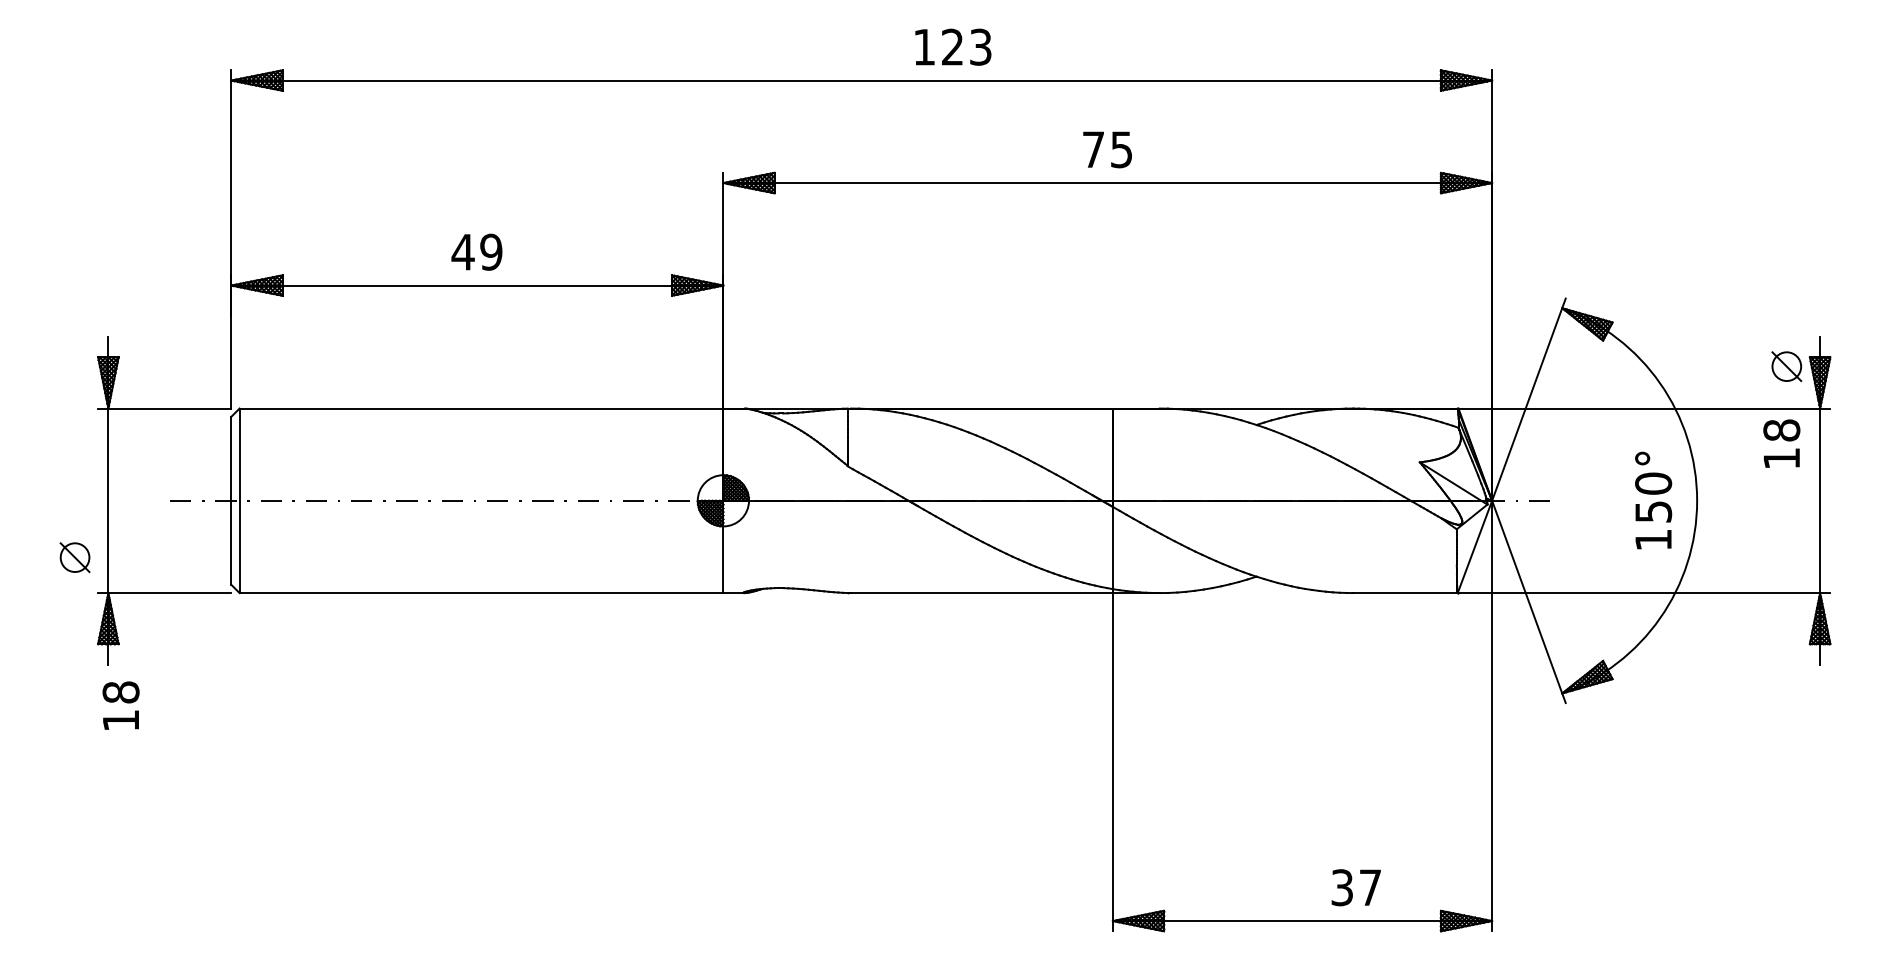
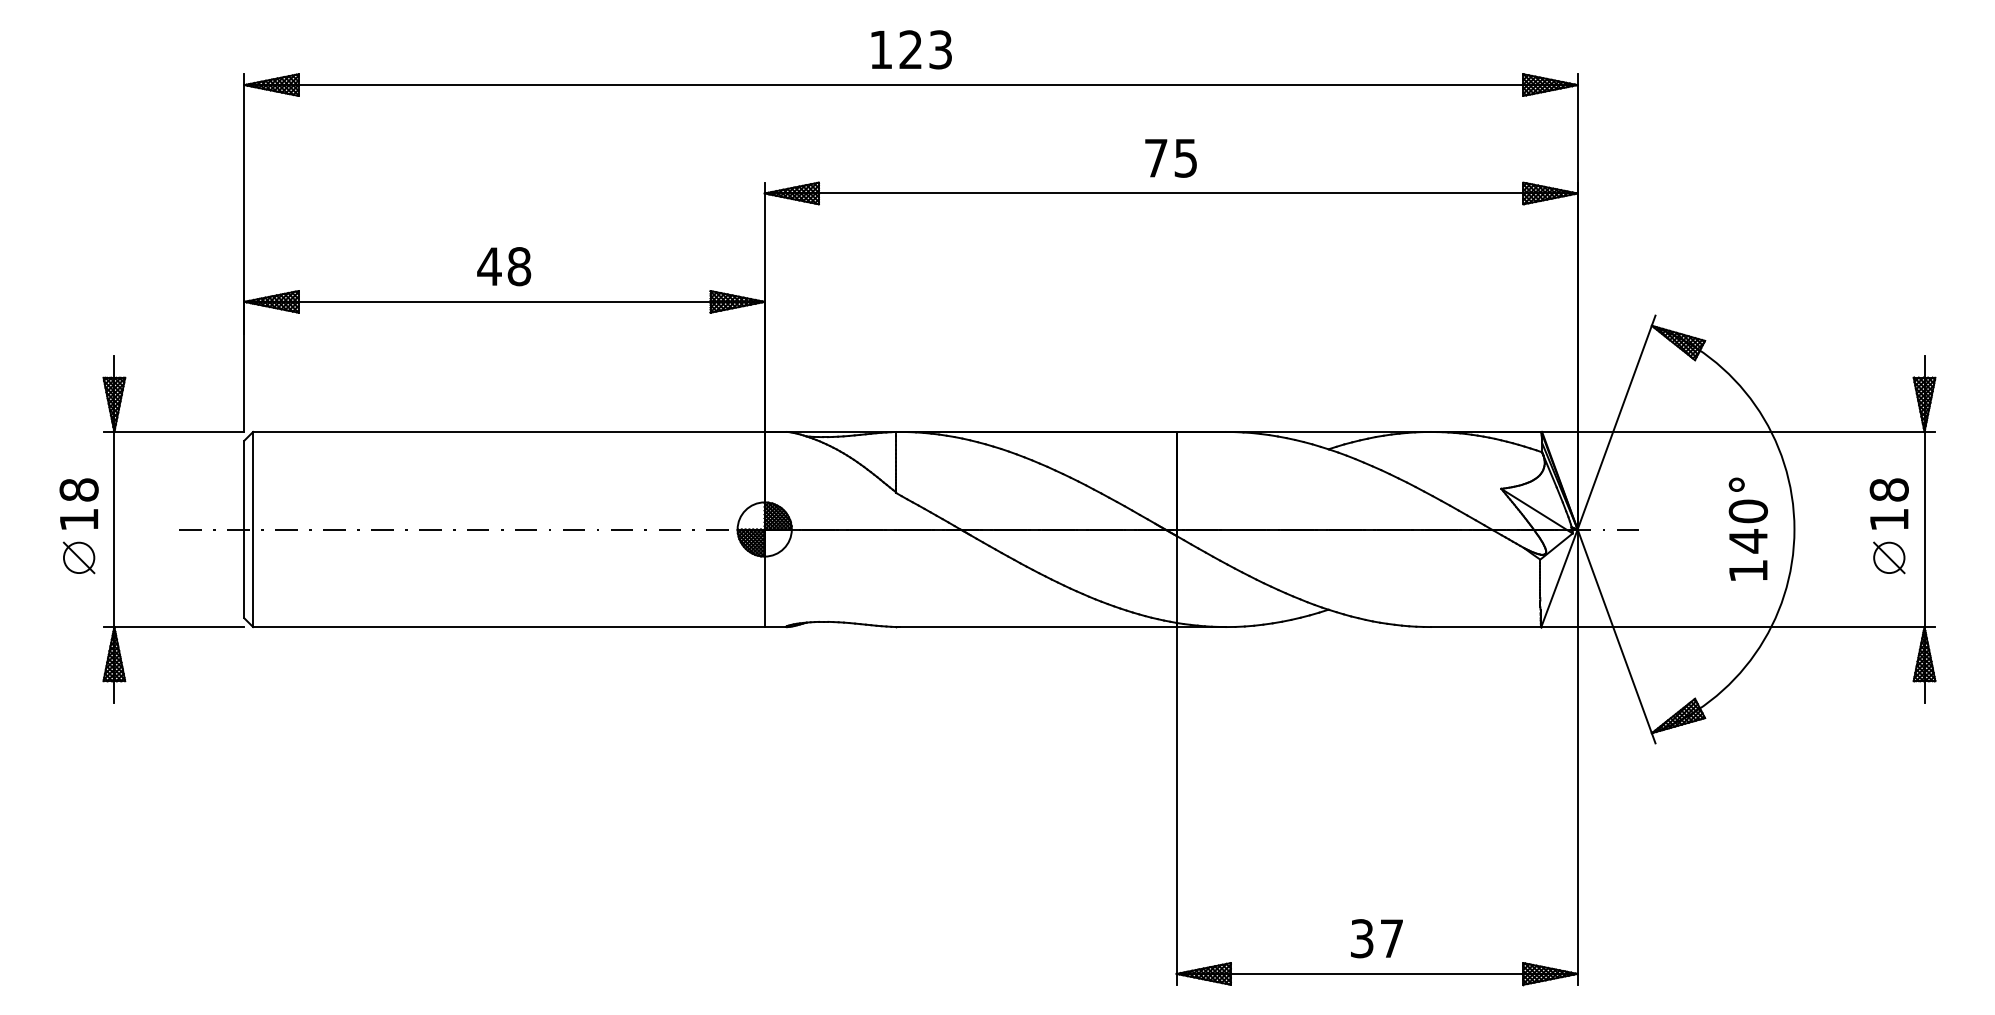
text: (953, 46) -> (911, 49), moved
text: (491, 251) -> (519, 265), 49 -> 48
part: (1786, 366) -> (1888, 557), moved
text: (1781, 443) -> (1888, 503), moved
text: (1653, 511) -> (1748, 540), 150° -> 140°
part: (74, 557) -> (78, 557), moved
text: (120, 705) -> (78, 503), moved
text: (1355, 887) -> (1376, 938), moved

